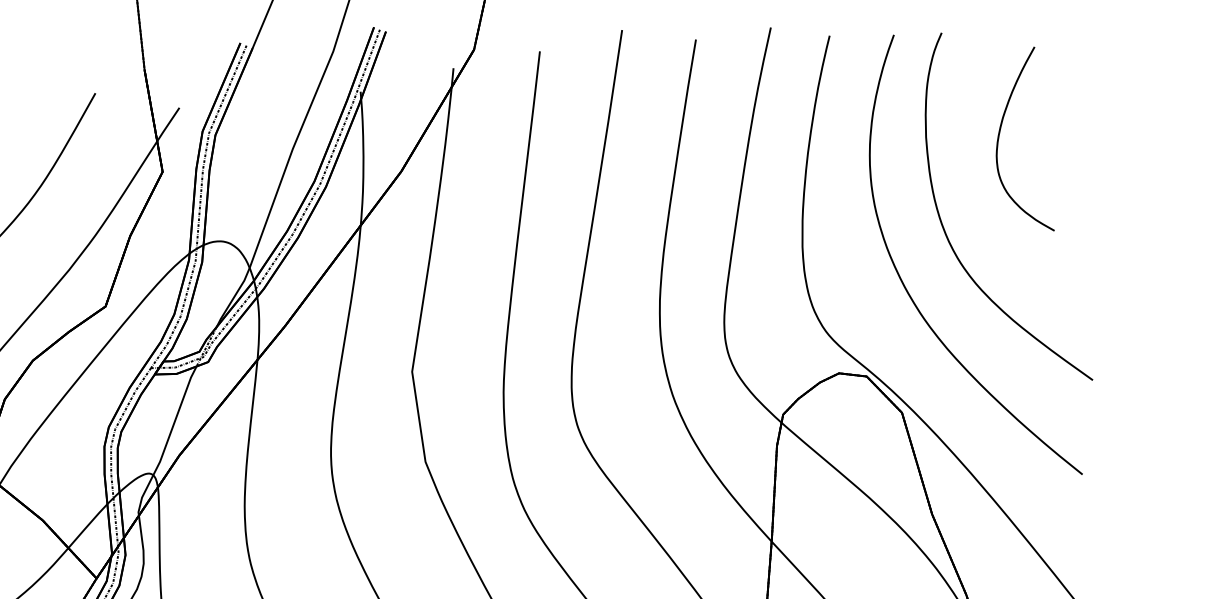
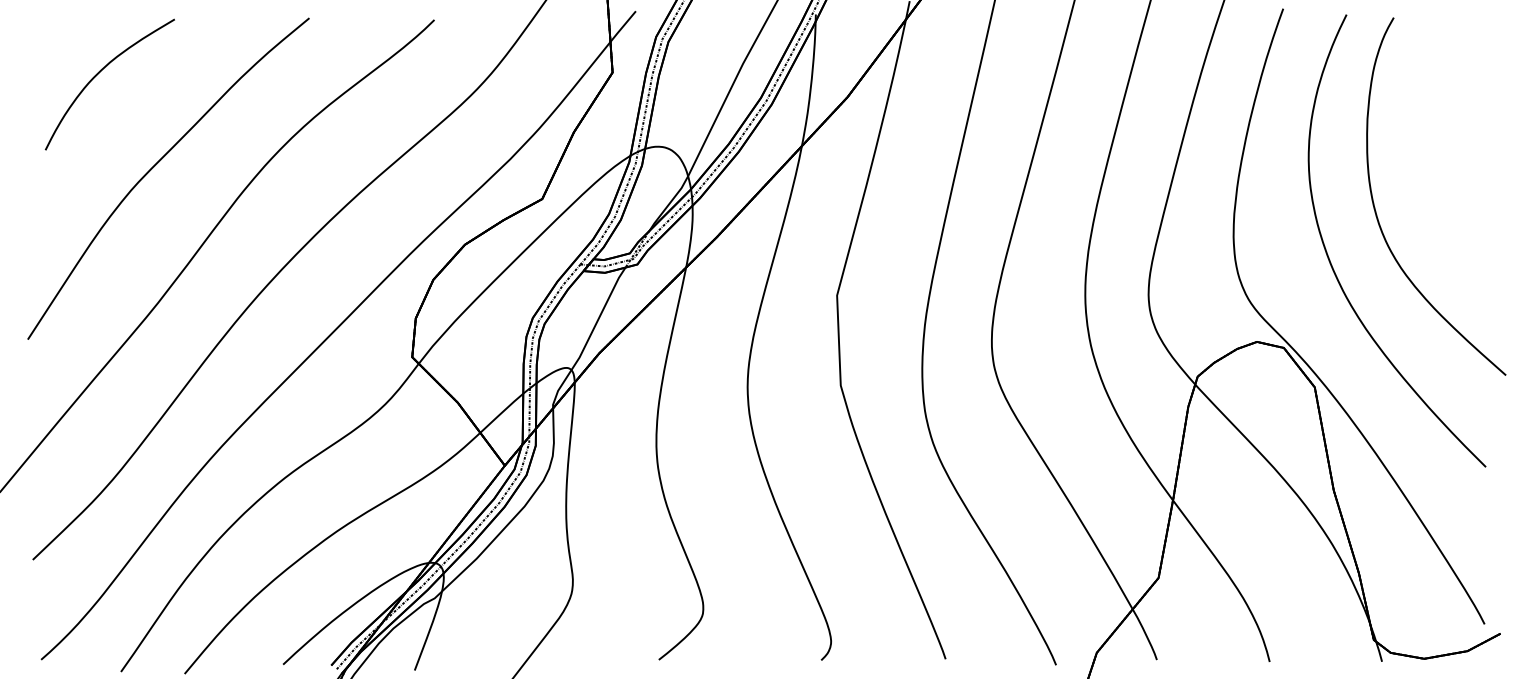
part: (999, 139) -> (1439, 128), removed

